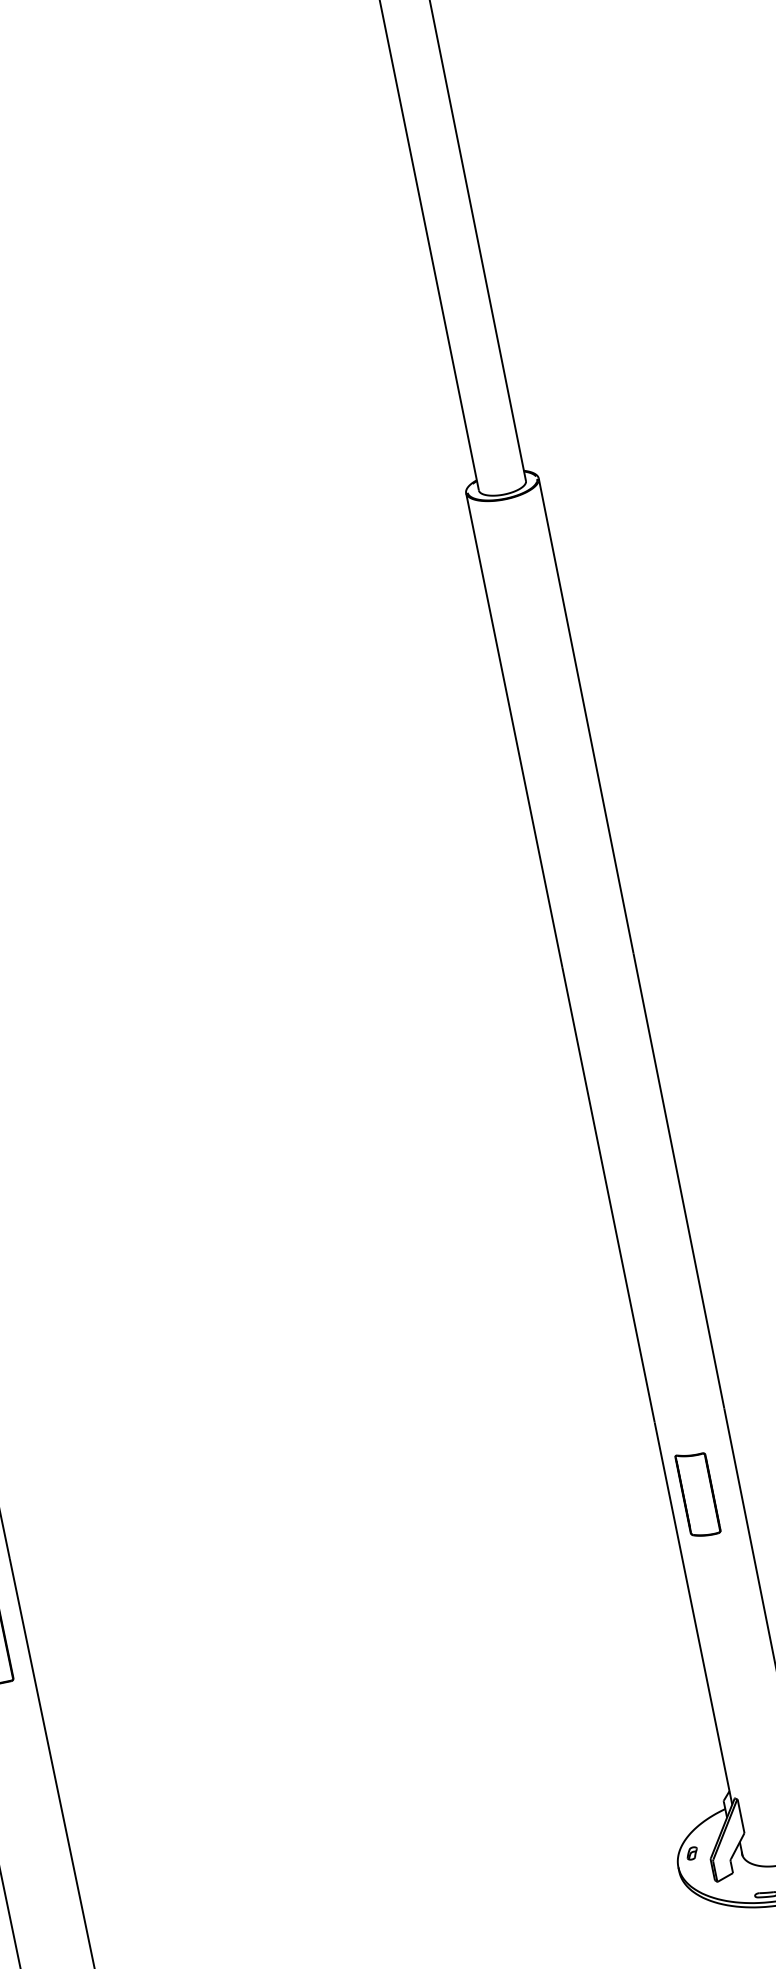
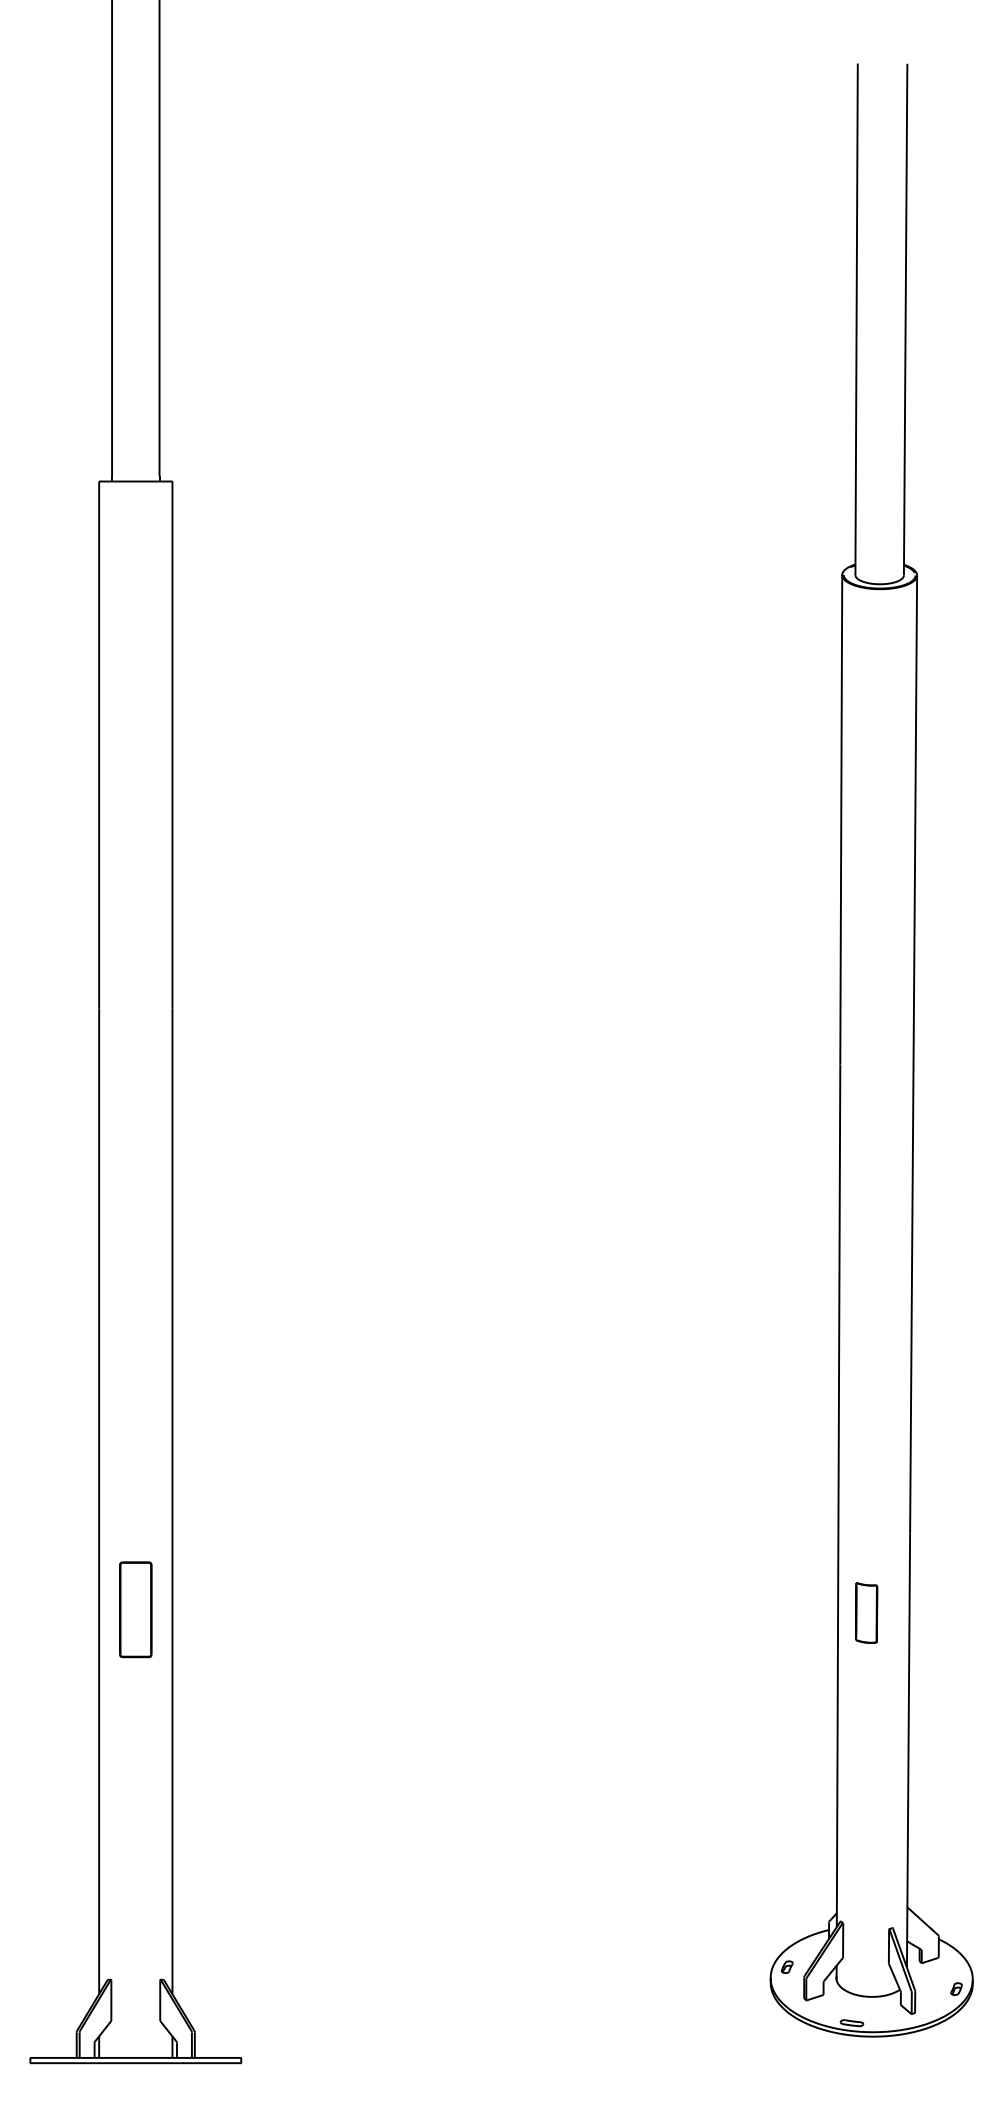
part: (697, 1493) -> (866, 1612), size x0.7

